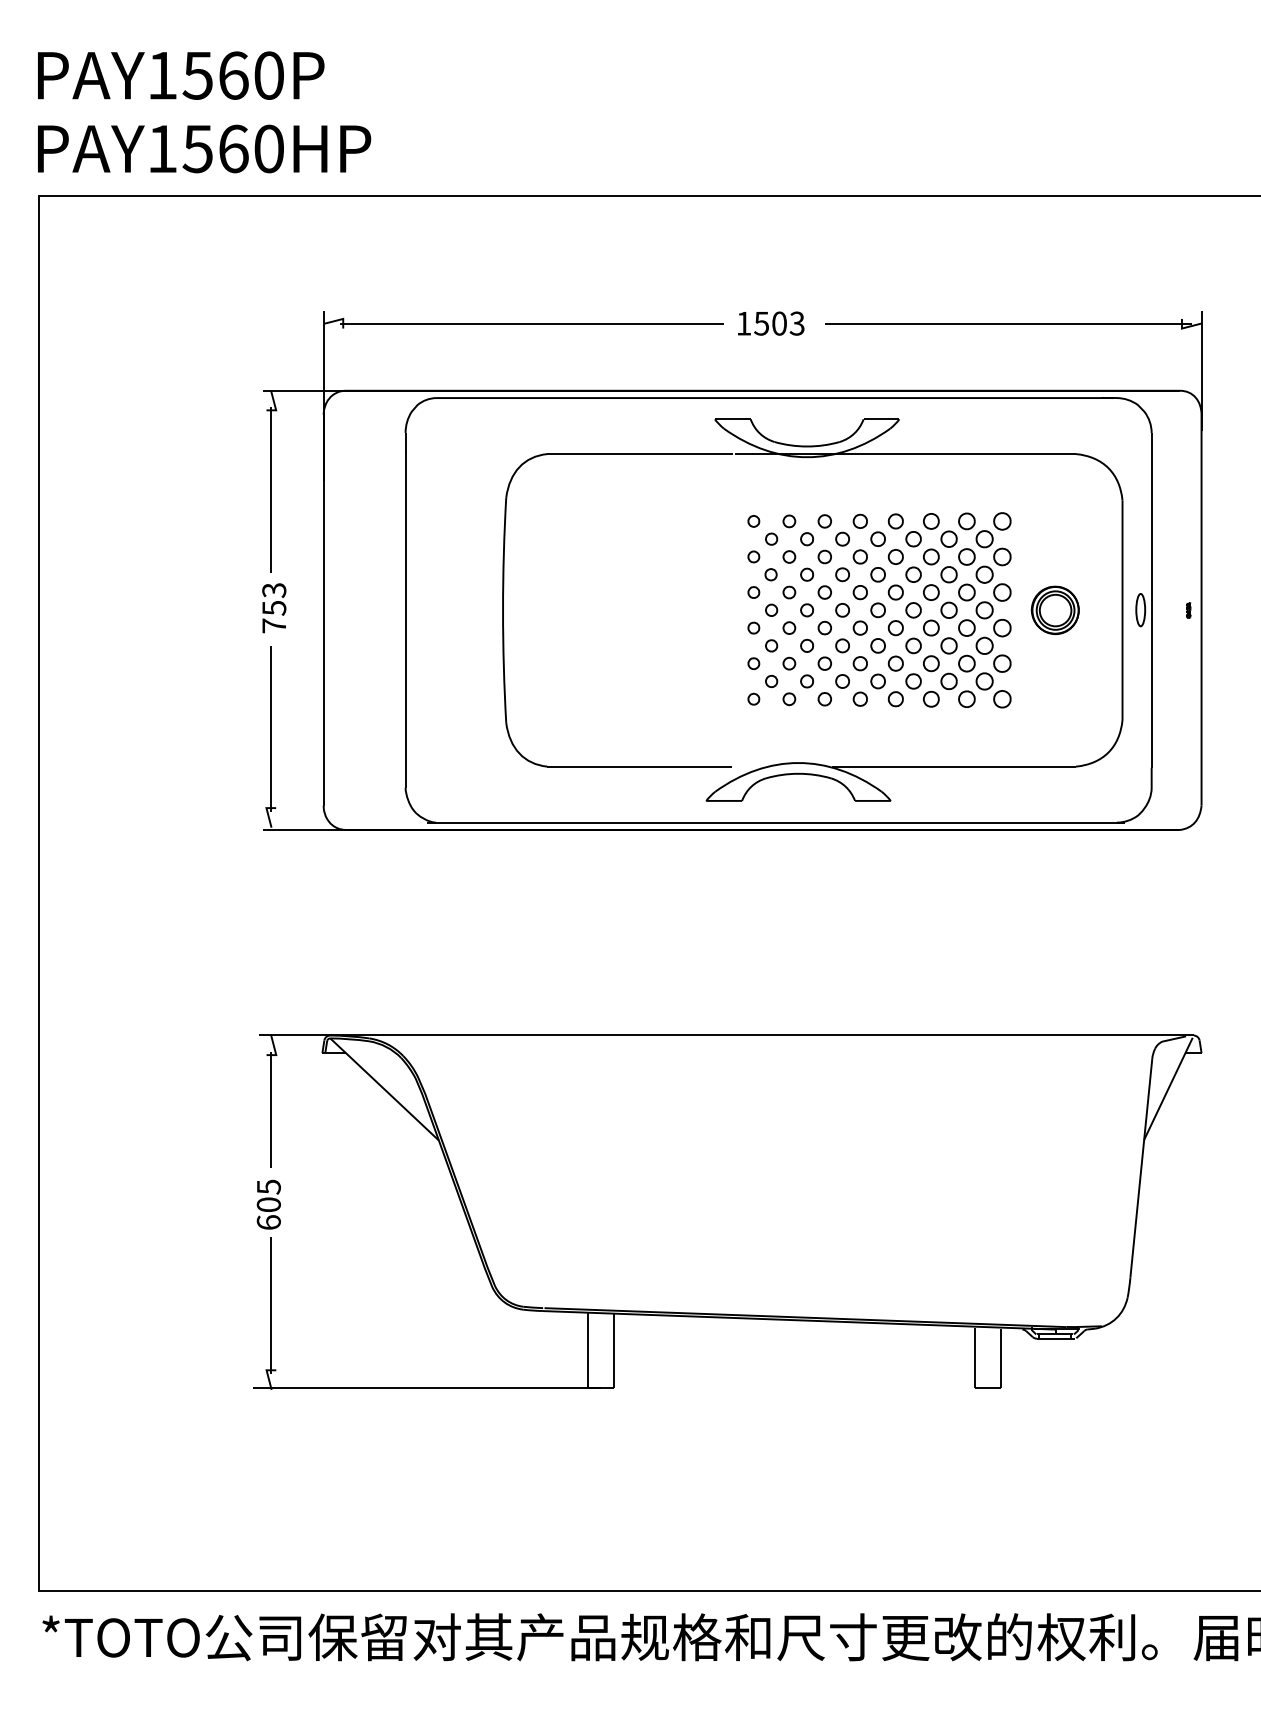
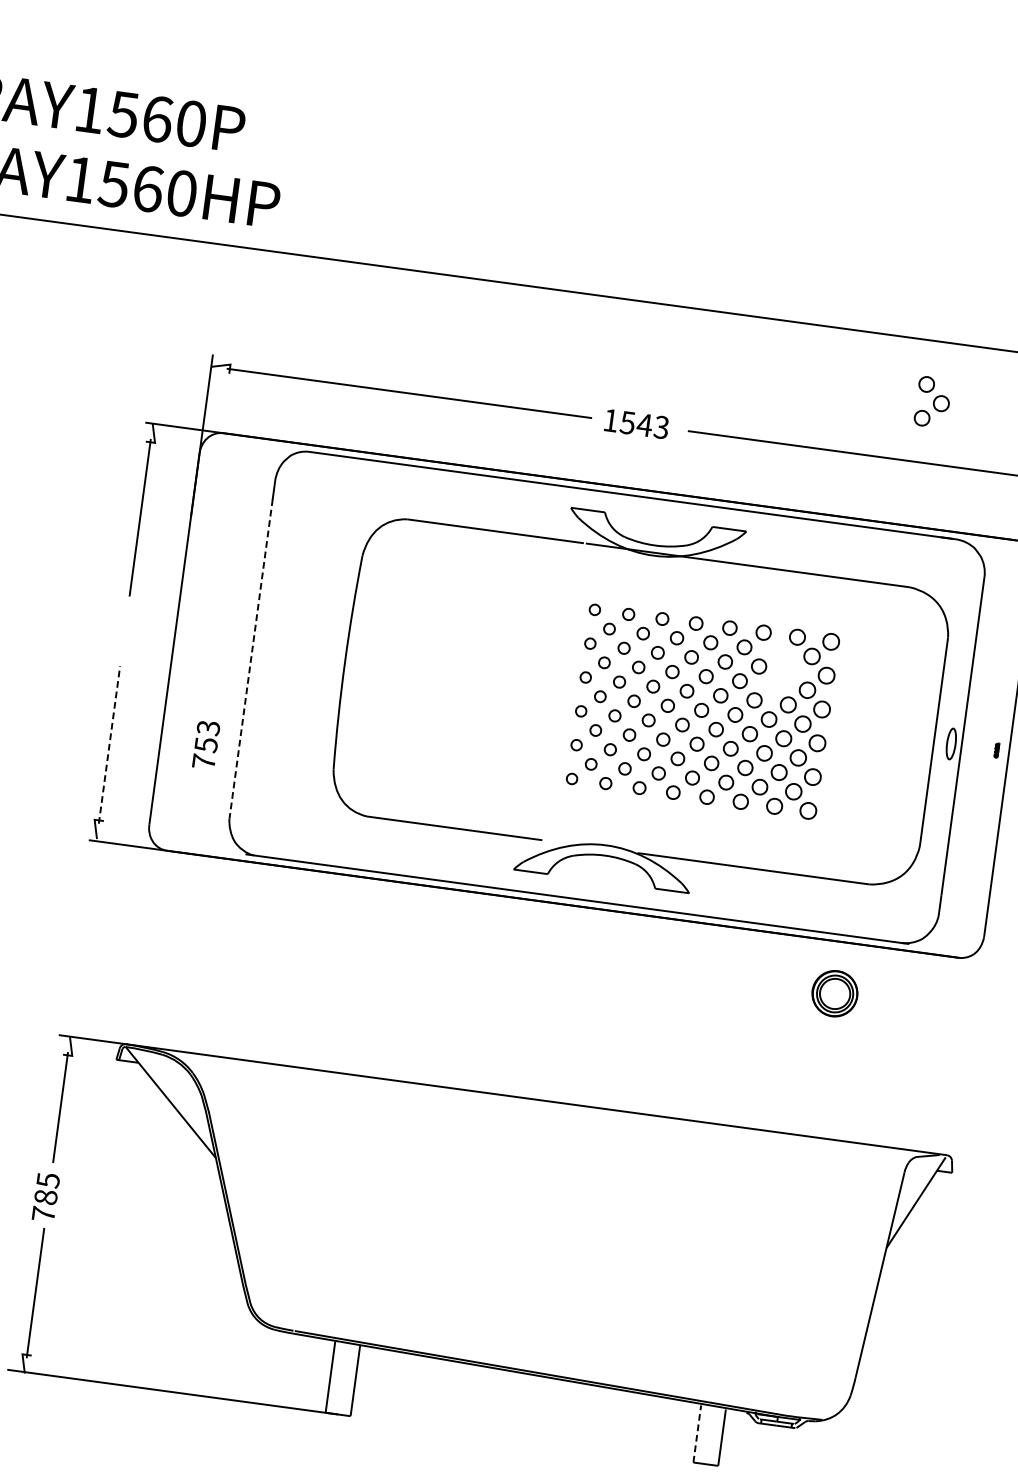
text: (779, 323) -> (644, 425), 1503 -> 1543
part: (957, 556) -> (932, 401), moved
text: (274, 608) -> (206, 745), moved
part: (1054, 609) -> (834, 992), moved
line: (405, 621) -> (250, 660), solid -> dashed
line: (271, 728) -> (109, 744), solid -> dashed
text: (268, 1213) -> (44, 1205), 605 -> 785
line: (974, 1357) -> (697, 1433), solid -> dashed

